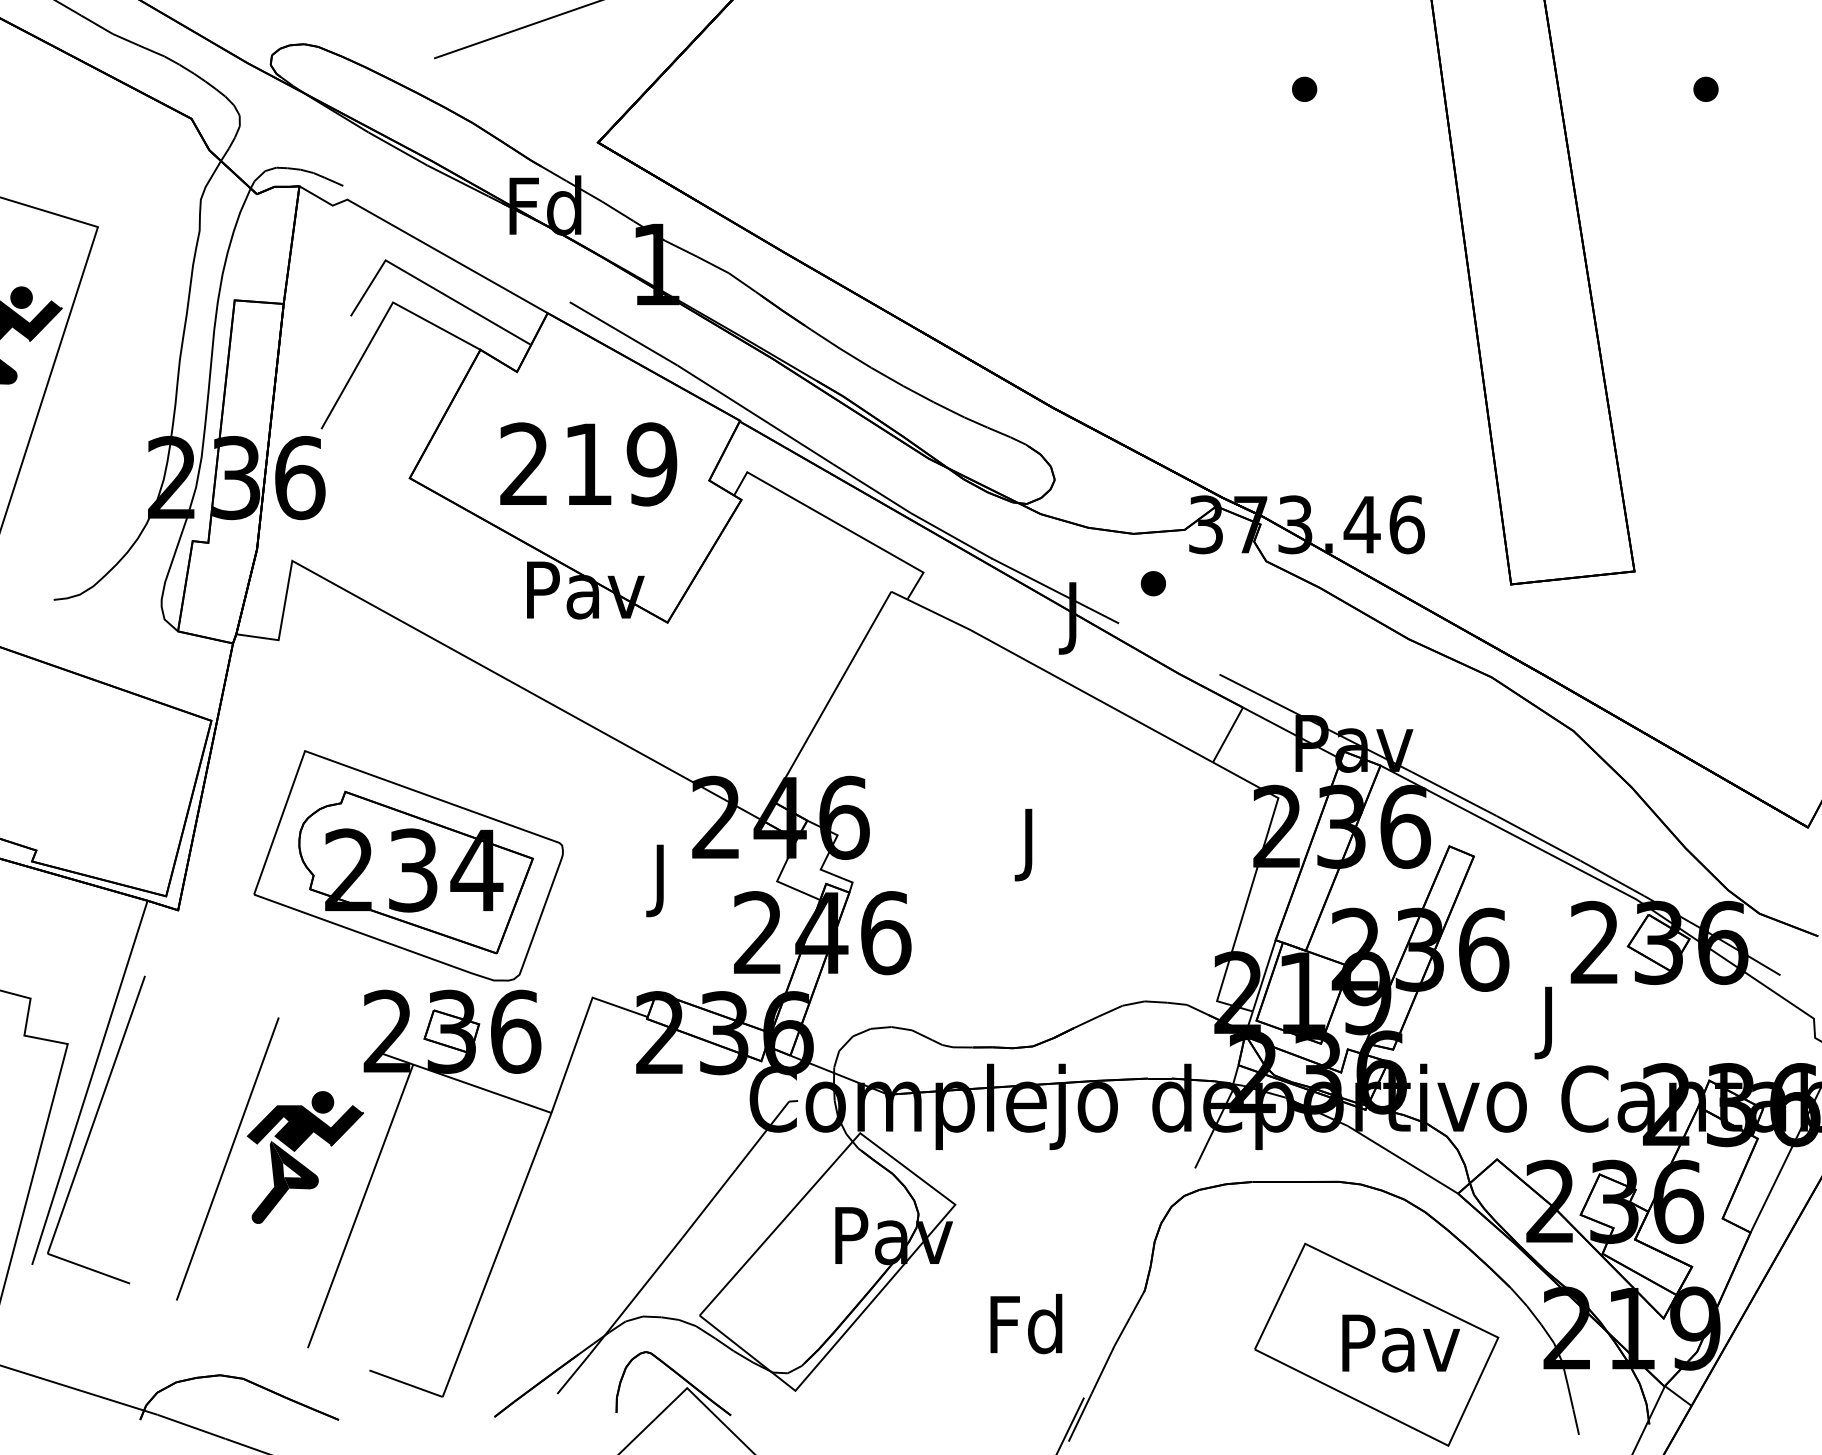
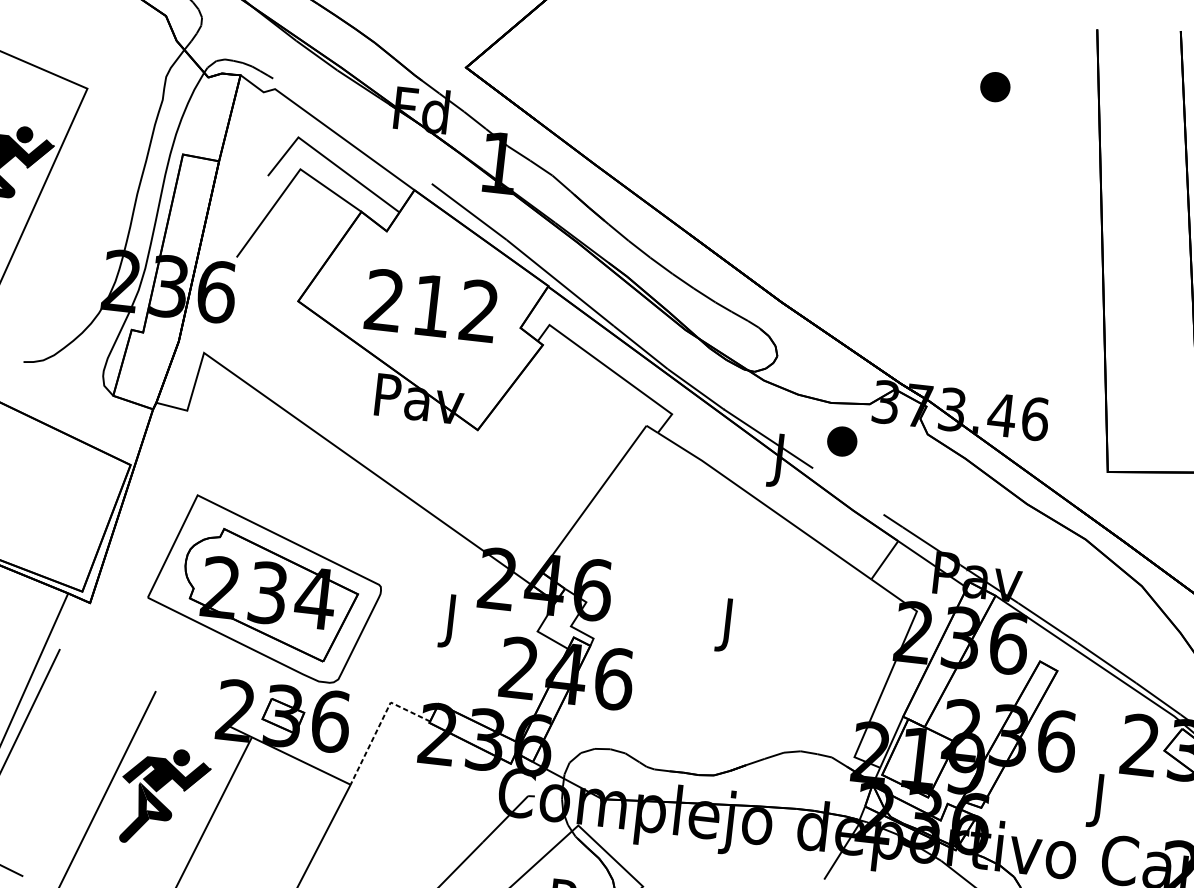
part: (1304, 88) -> (995, 86), size x1.6
text: (651, 464) -> (478, 311), 219 -> 212
part: (1152, 583) -> (841, 441), size x1.6
line: (581, 1027) -> (380, 723), solid -> dashed

